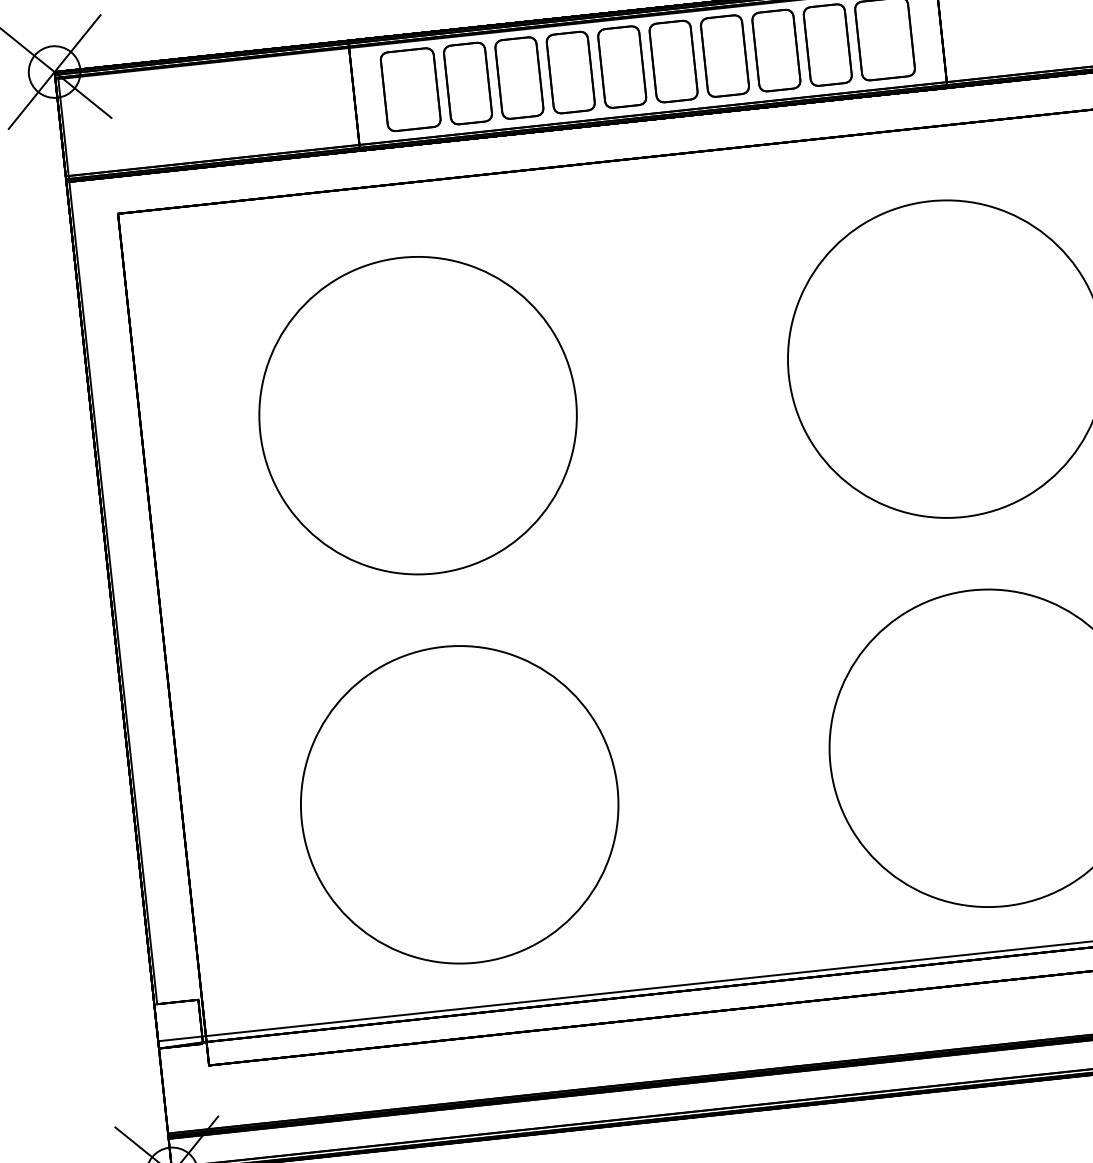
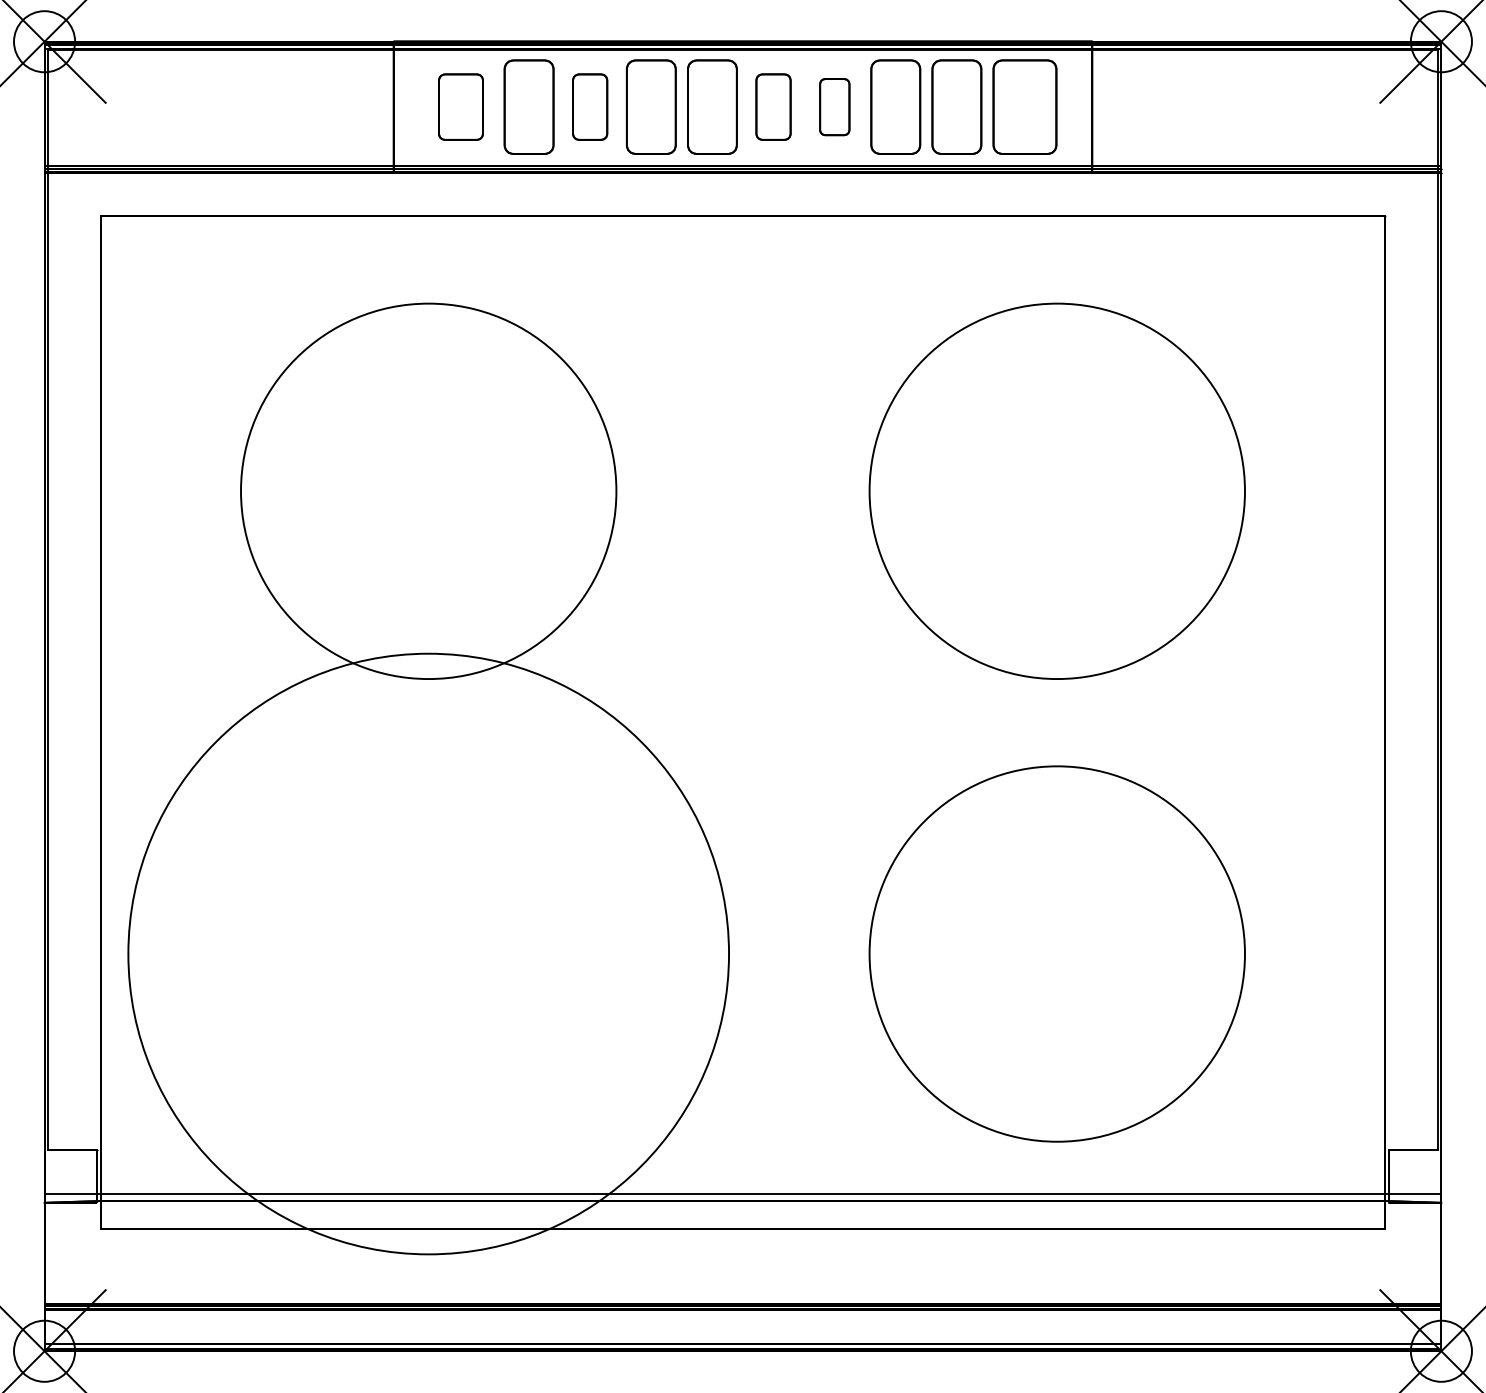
part: (724, 55) -> (834, 106), size x0.6
part: (673, 61) -> (773, 106), size x0.7
part: (518, 77) -> (589, 106), size x0.7
part: (410, 89) -> (460, 106), size x0.7
circle: (459, 804) -> (428, 953), size x1.6

